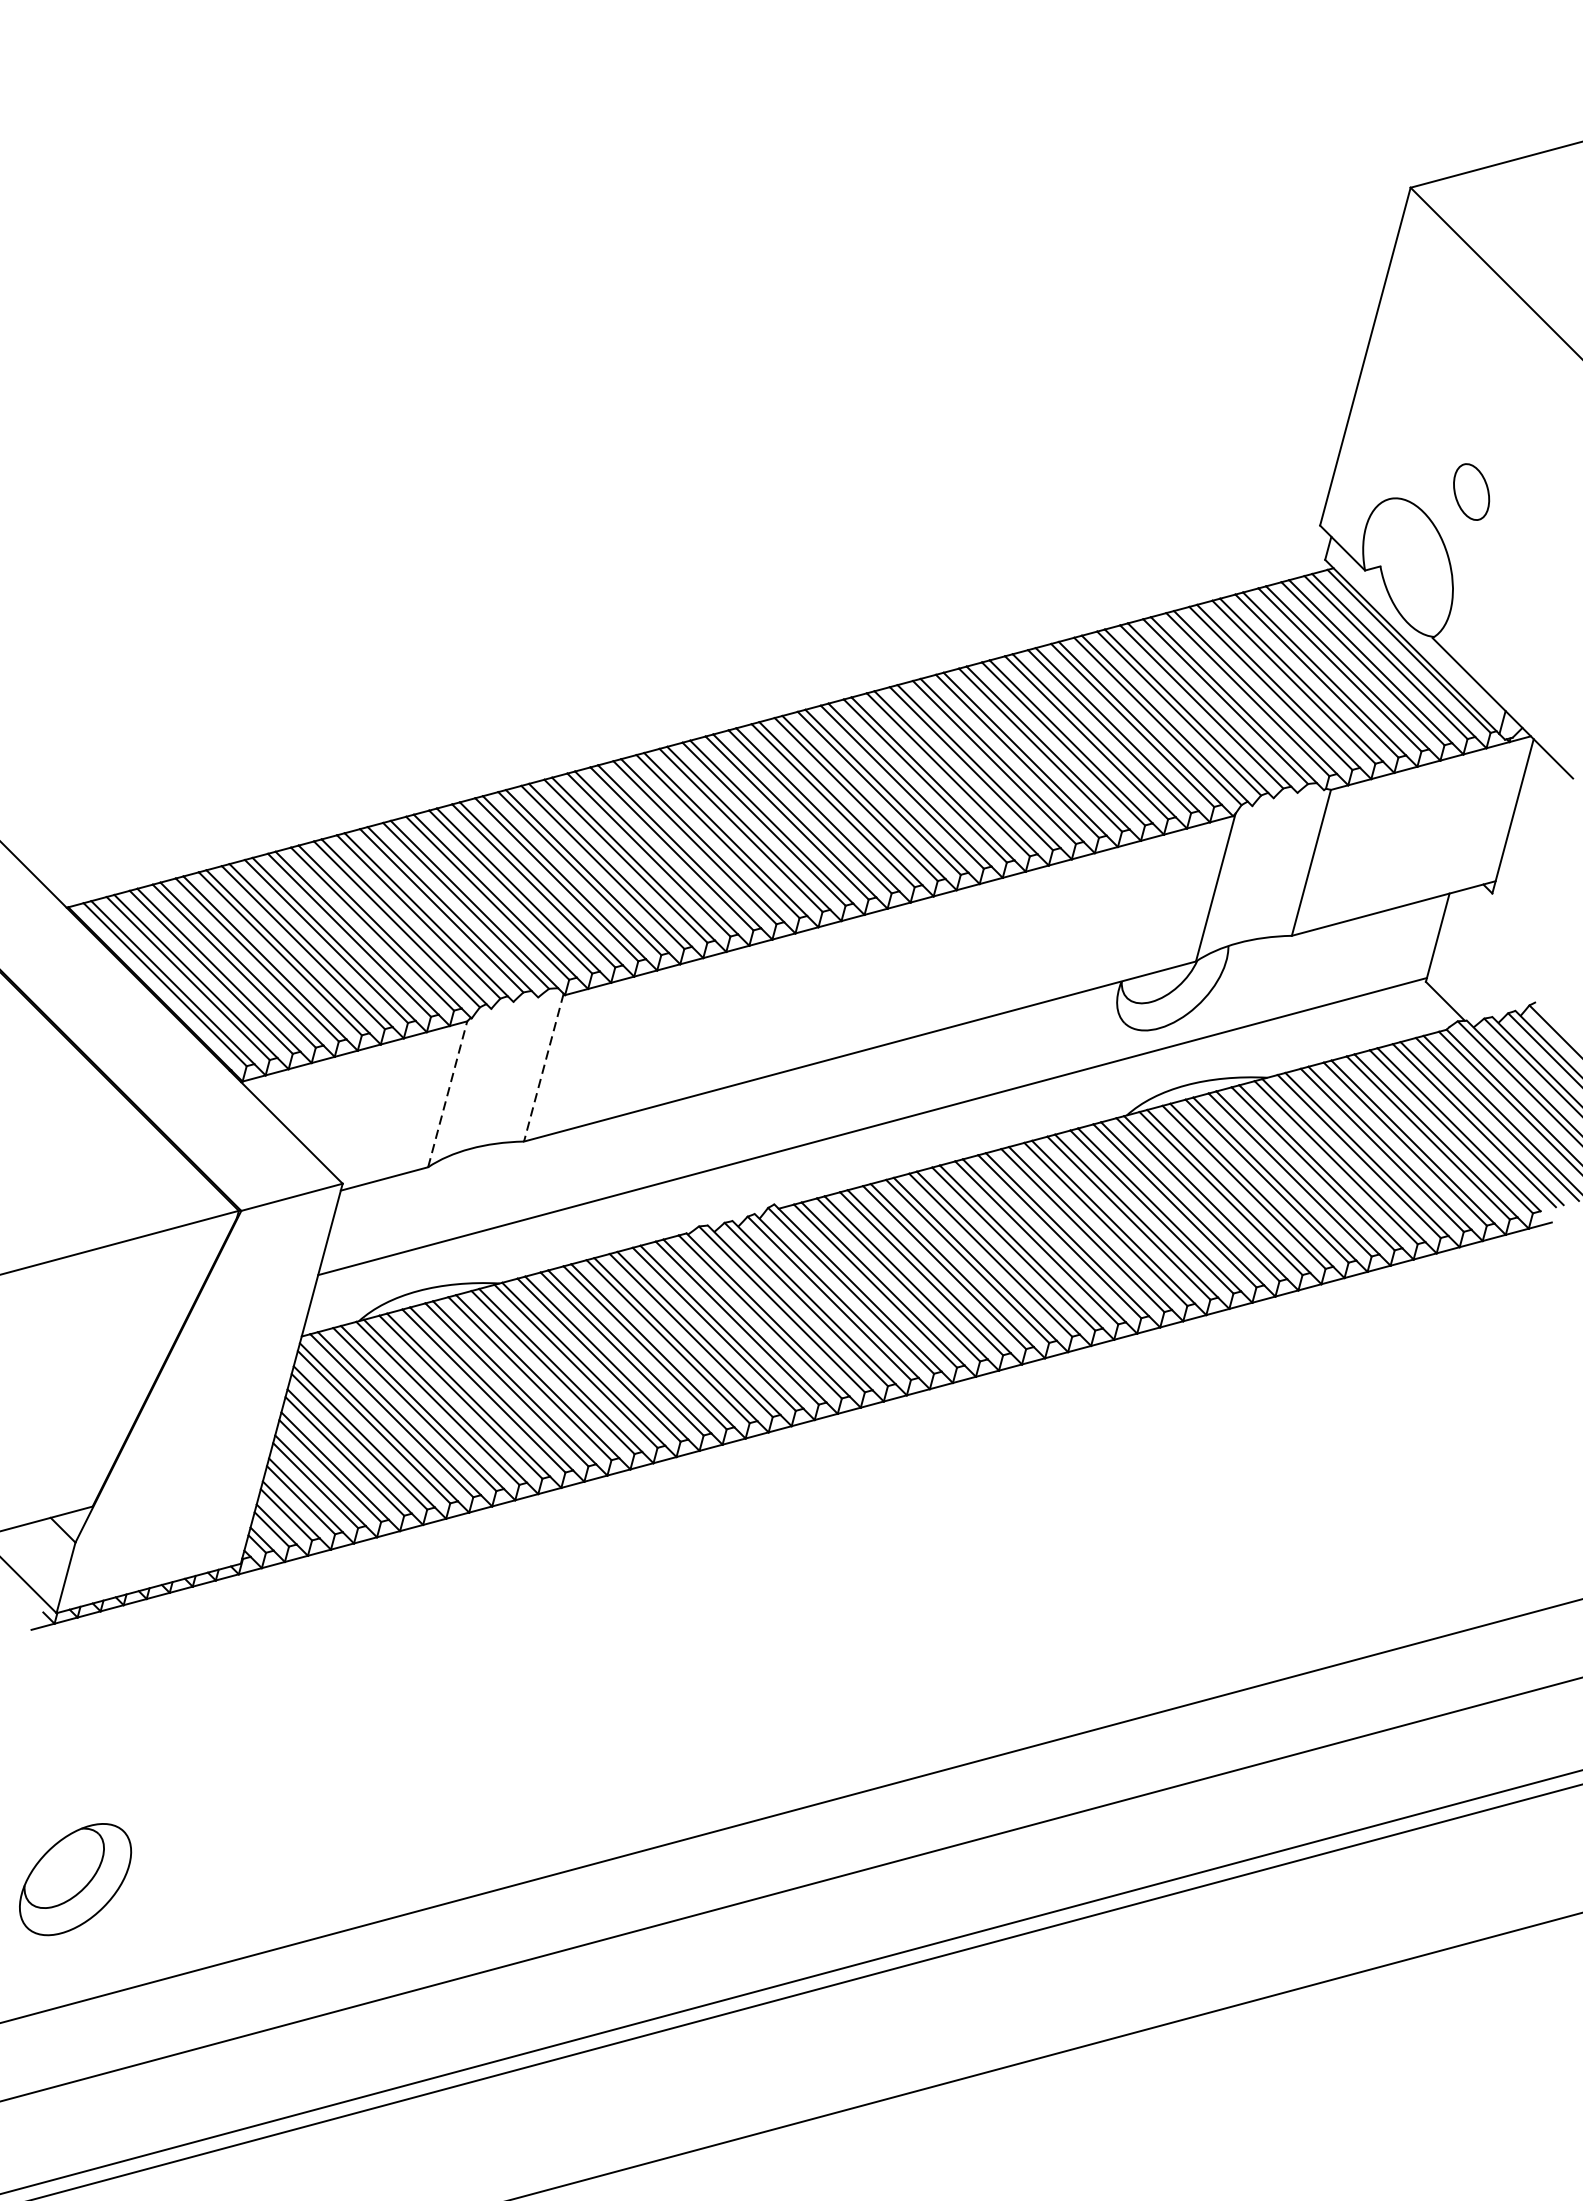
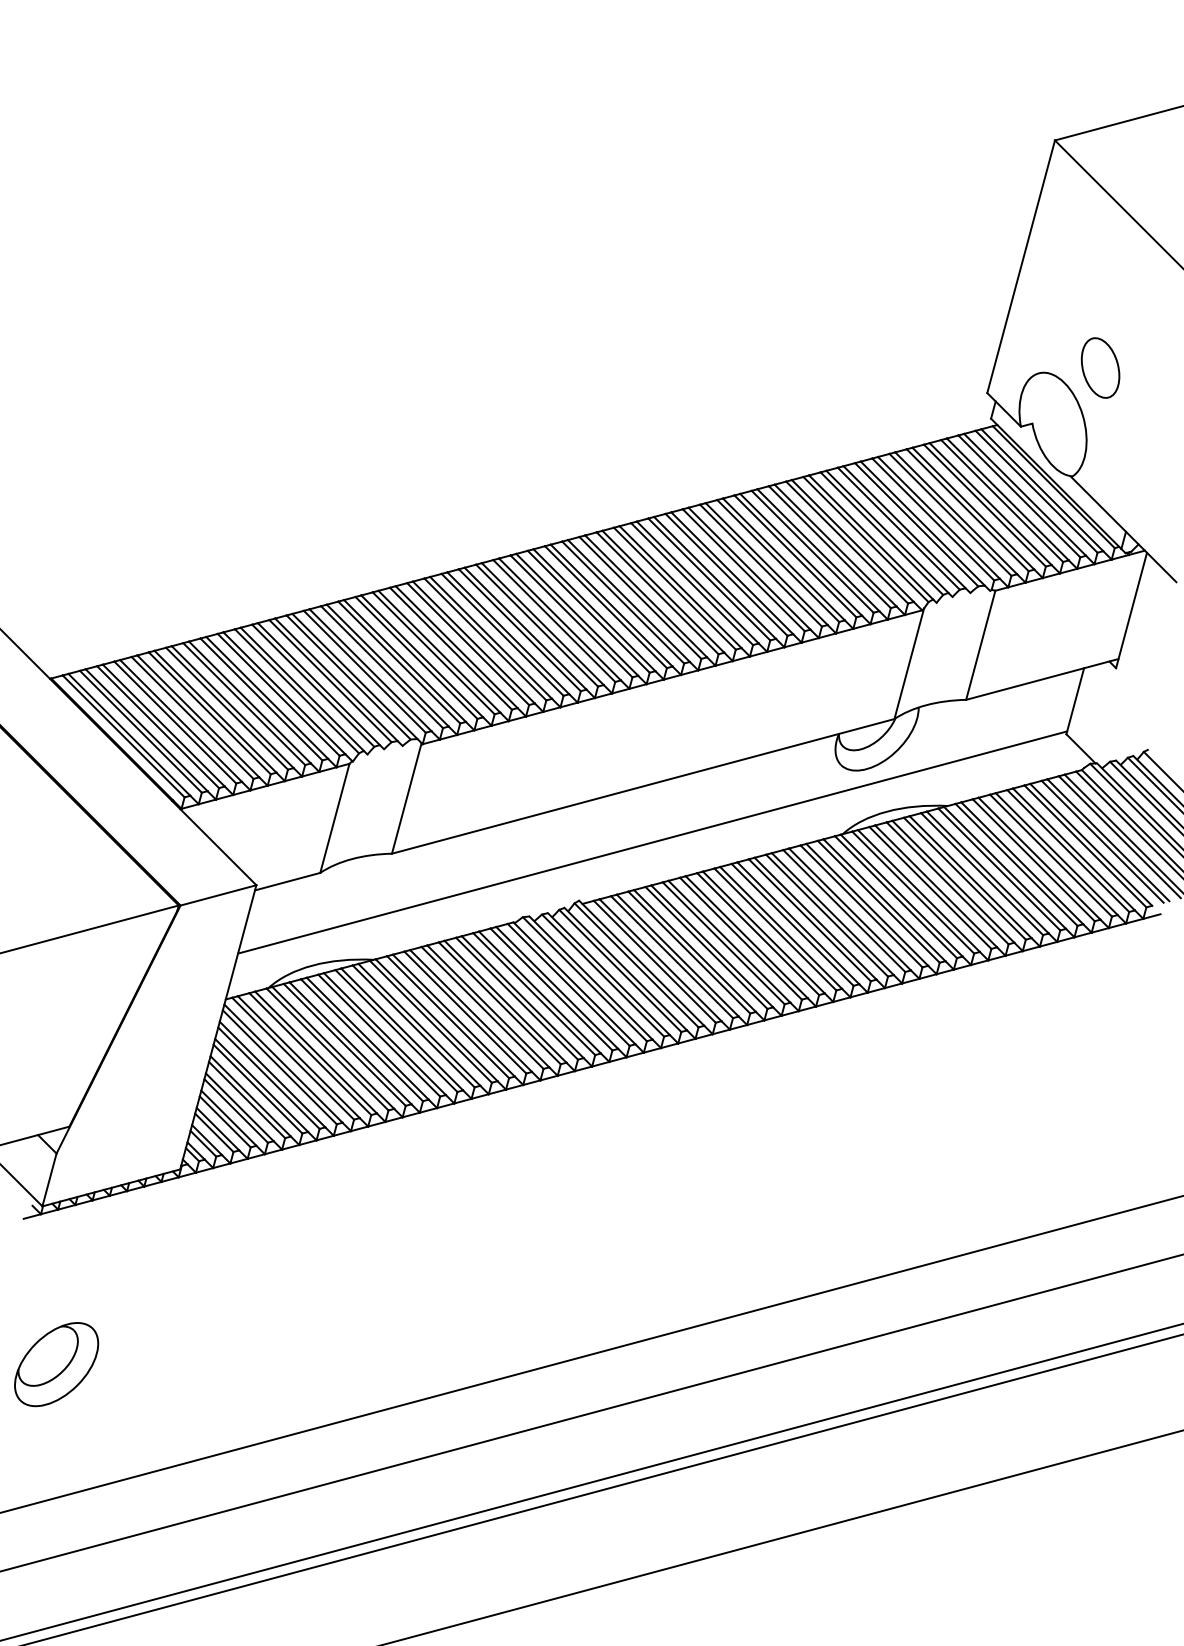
part: (1471, 491) -> (1100, 367), size x1.43
line: (543, 1067) -> (406, 798), dashed -> solid
line: (448, 1093) -> (335, 817), dashed -> solid
part: (75, 1879) -> (56, 1364), moved

